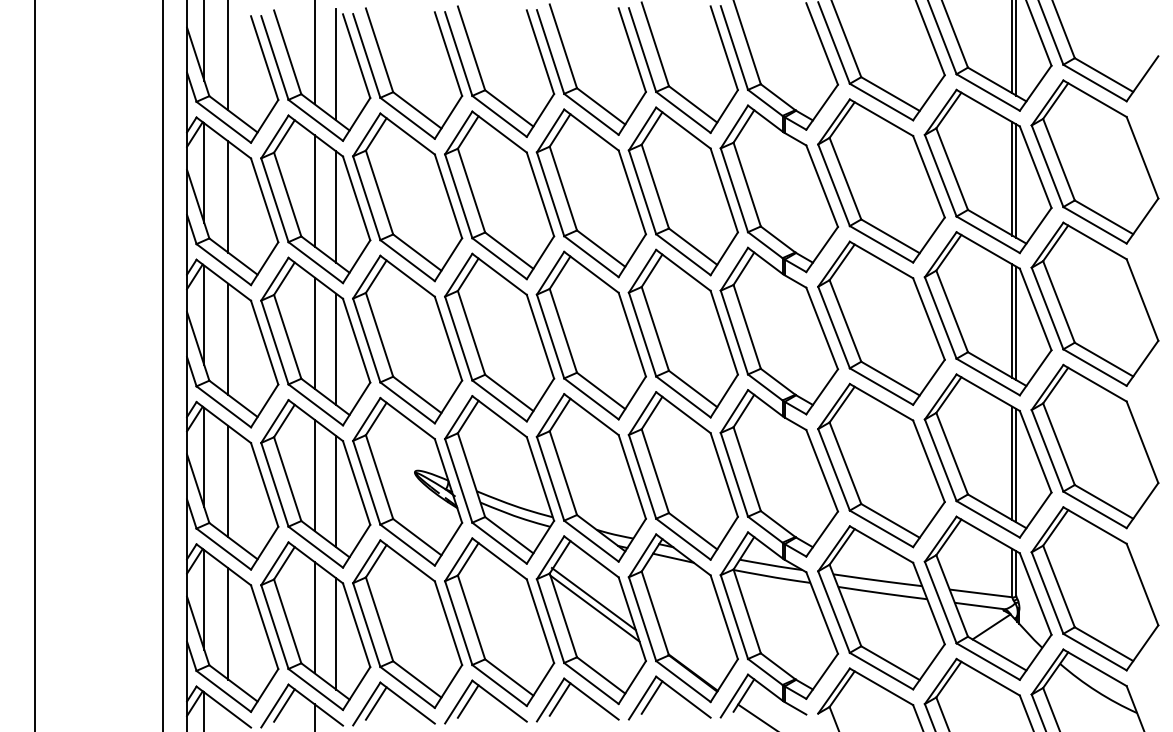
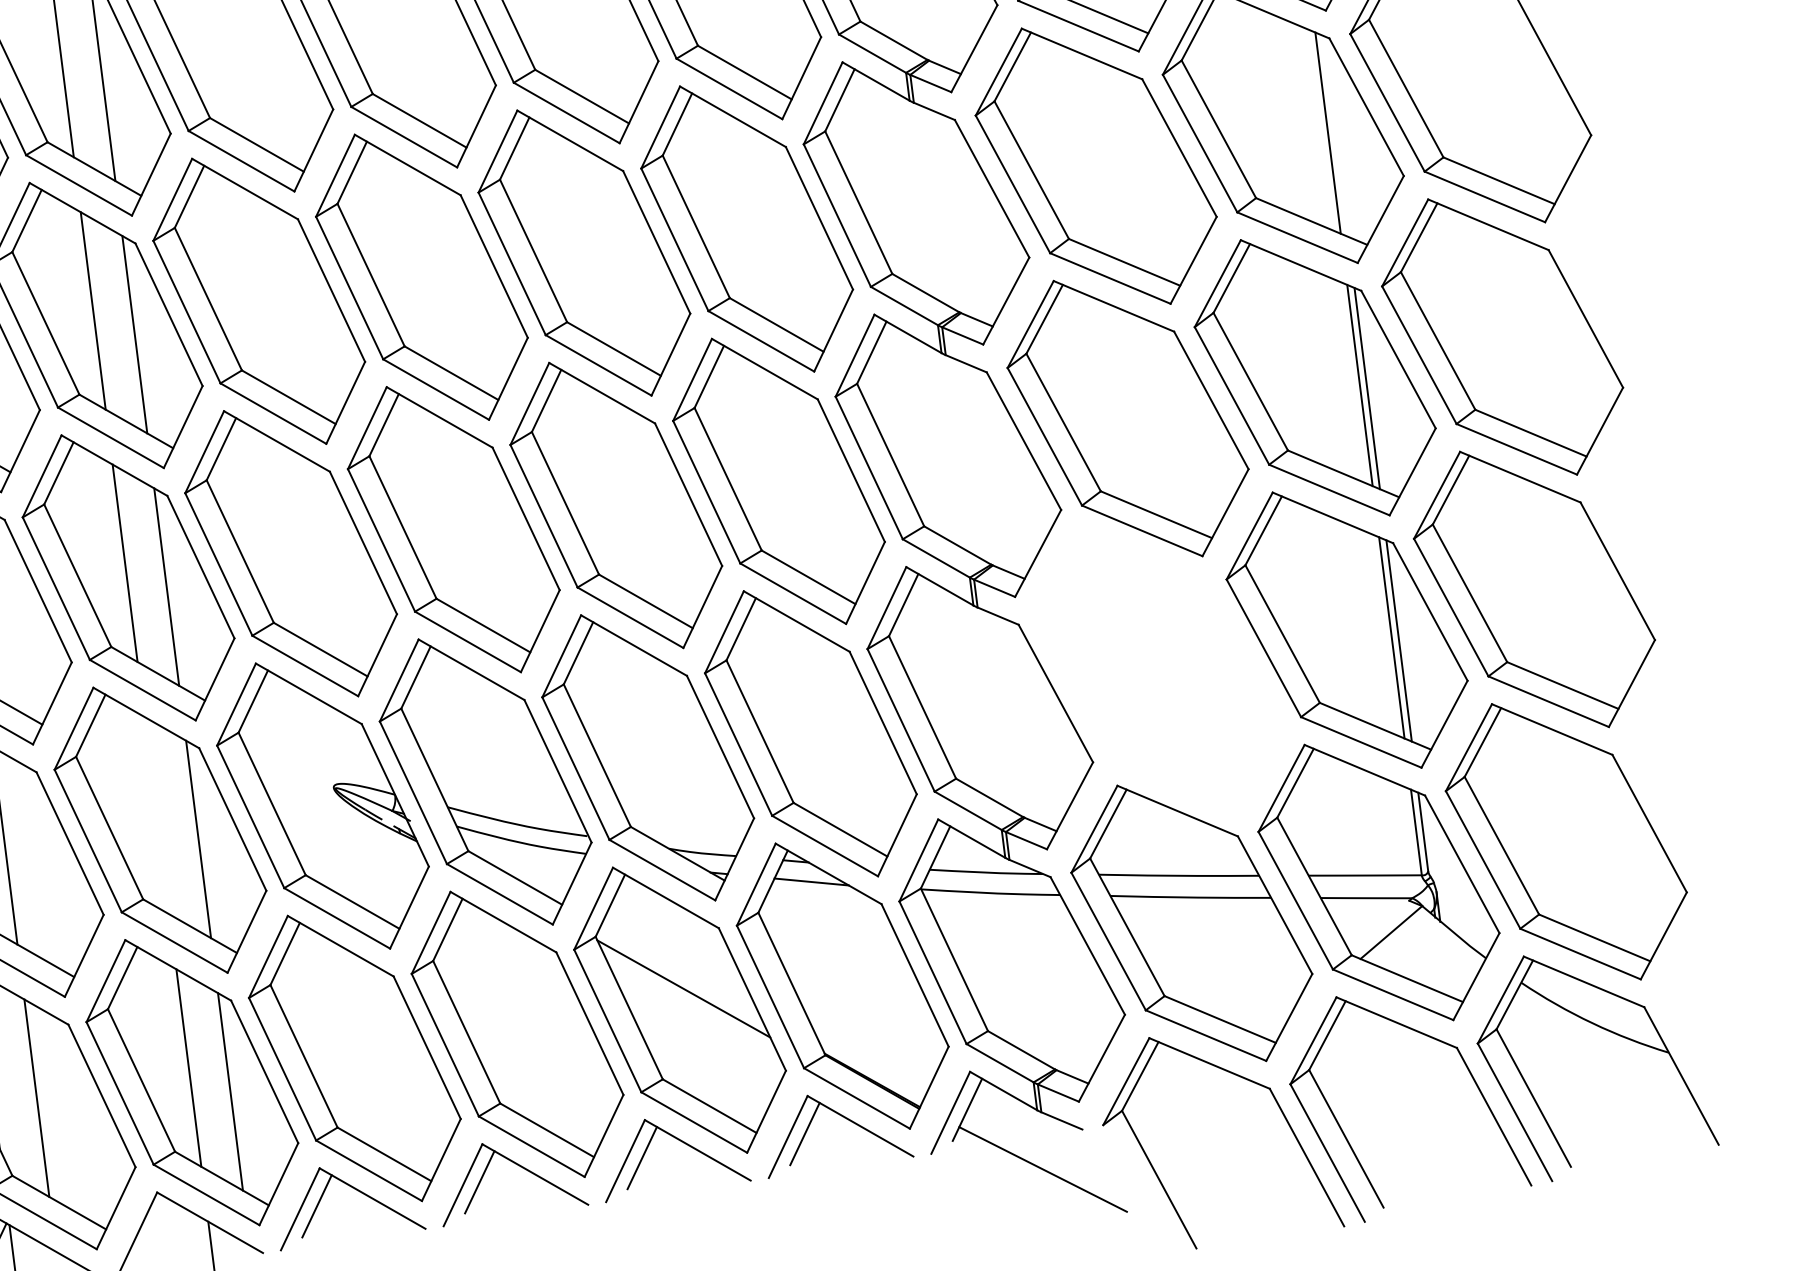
line: (1016, 180) -> (1335, 135), removed
part: (881, 465) -> (1159, 670), removed
line: (314, 475) -> (156, 815), removed
line: (593, 599) -> (679, 973), removed
line: (284, 705) -> (154, 1230), removed

